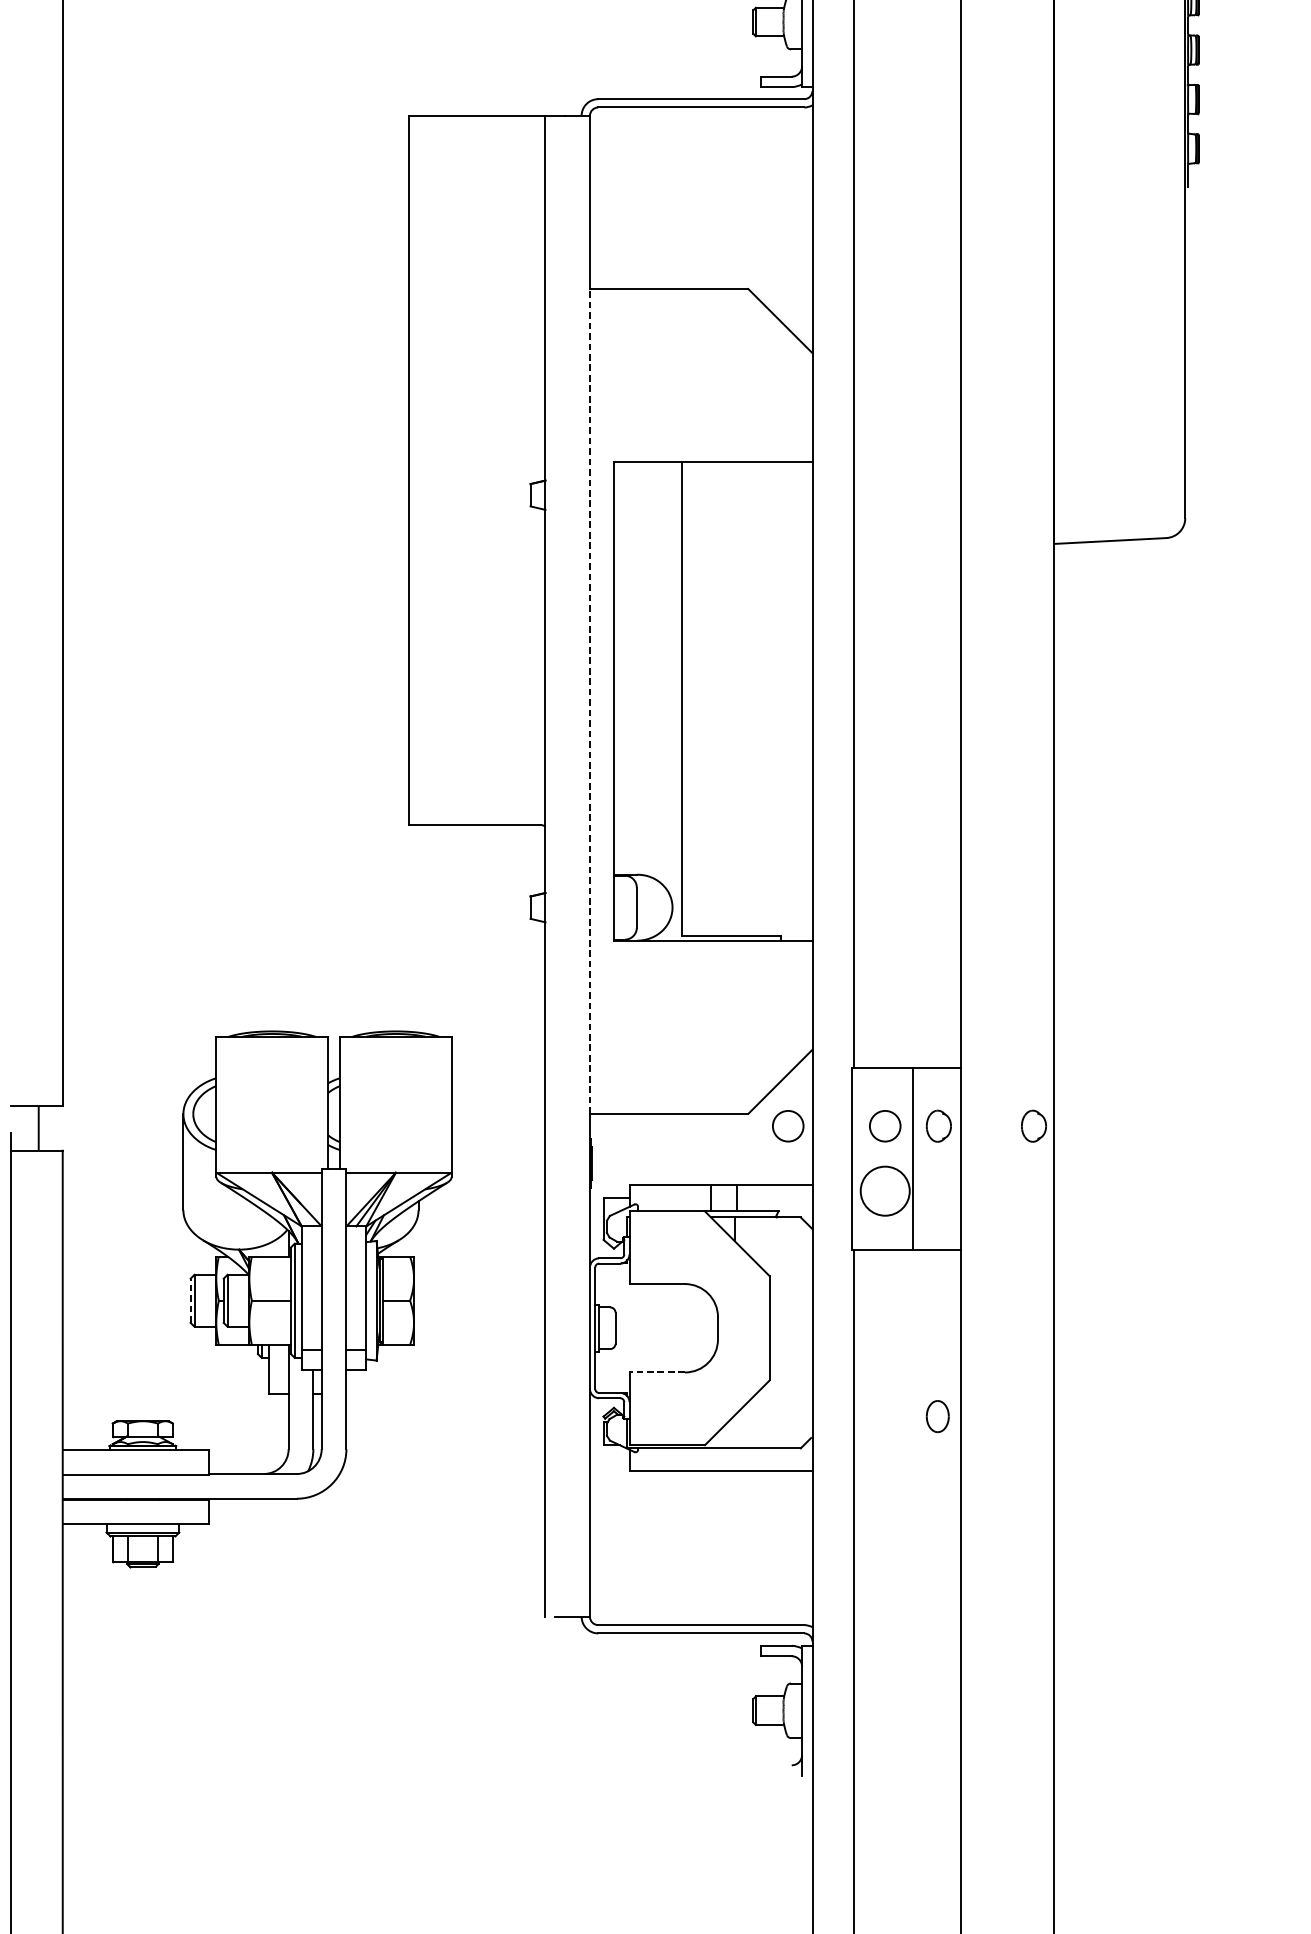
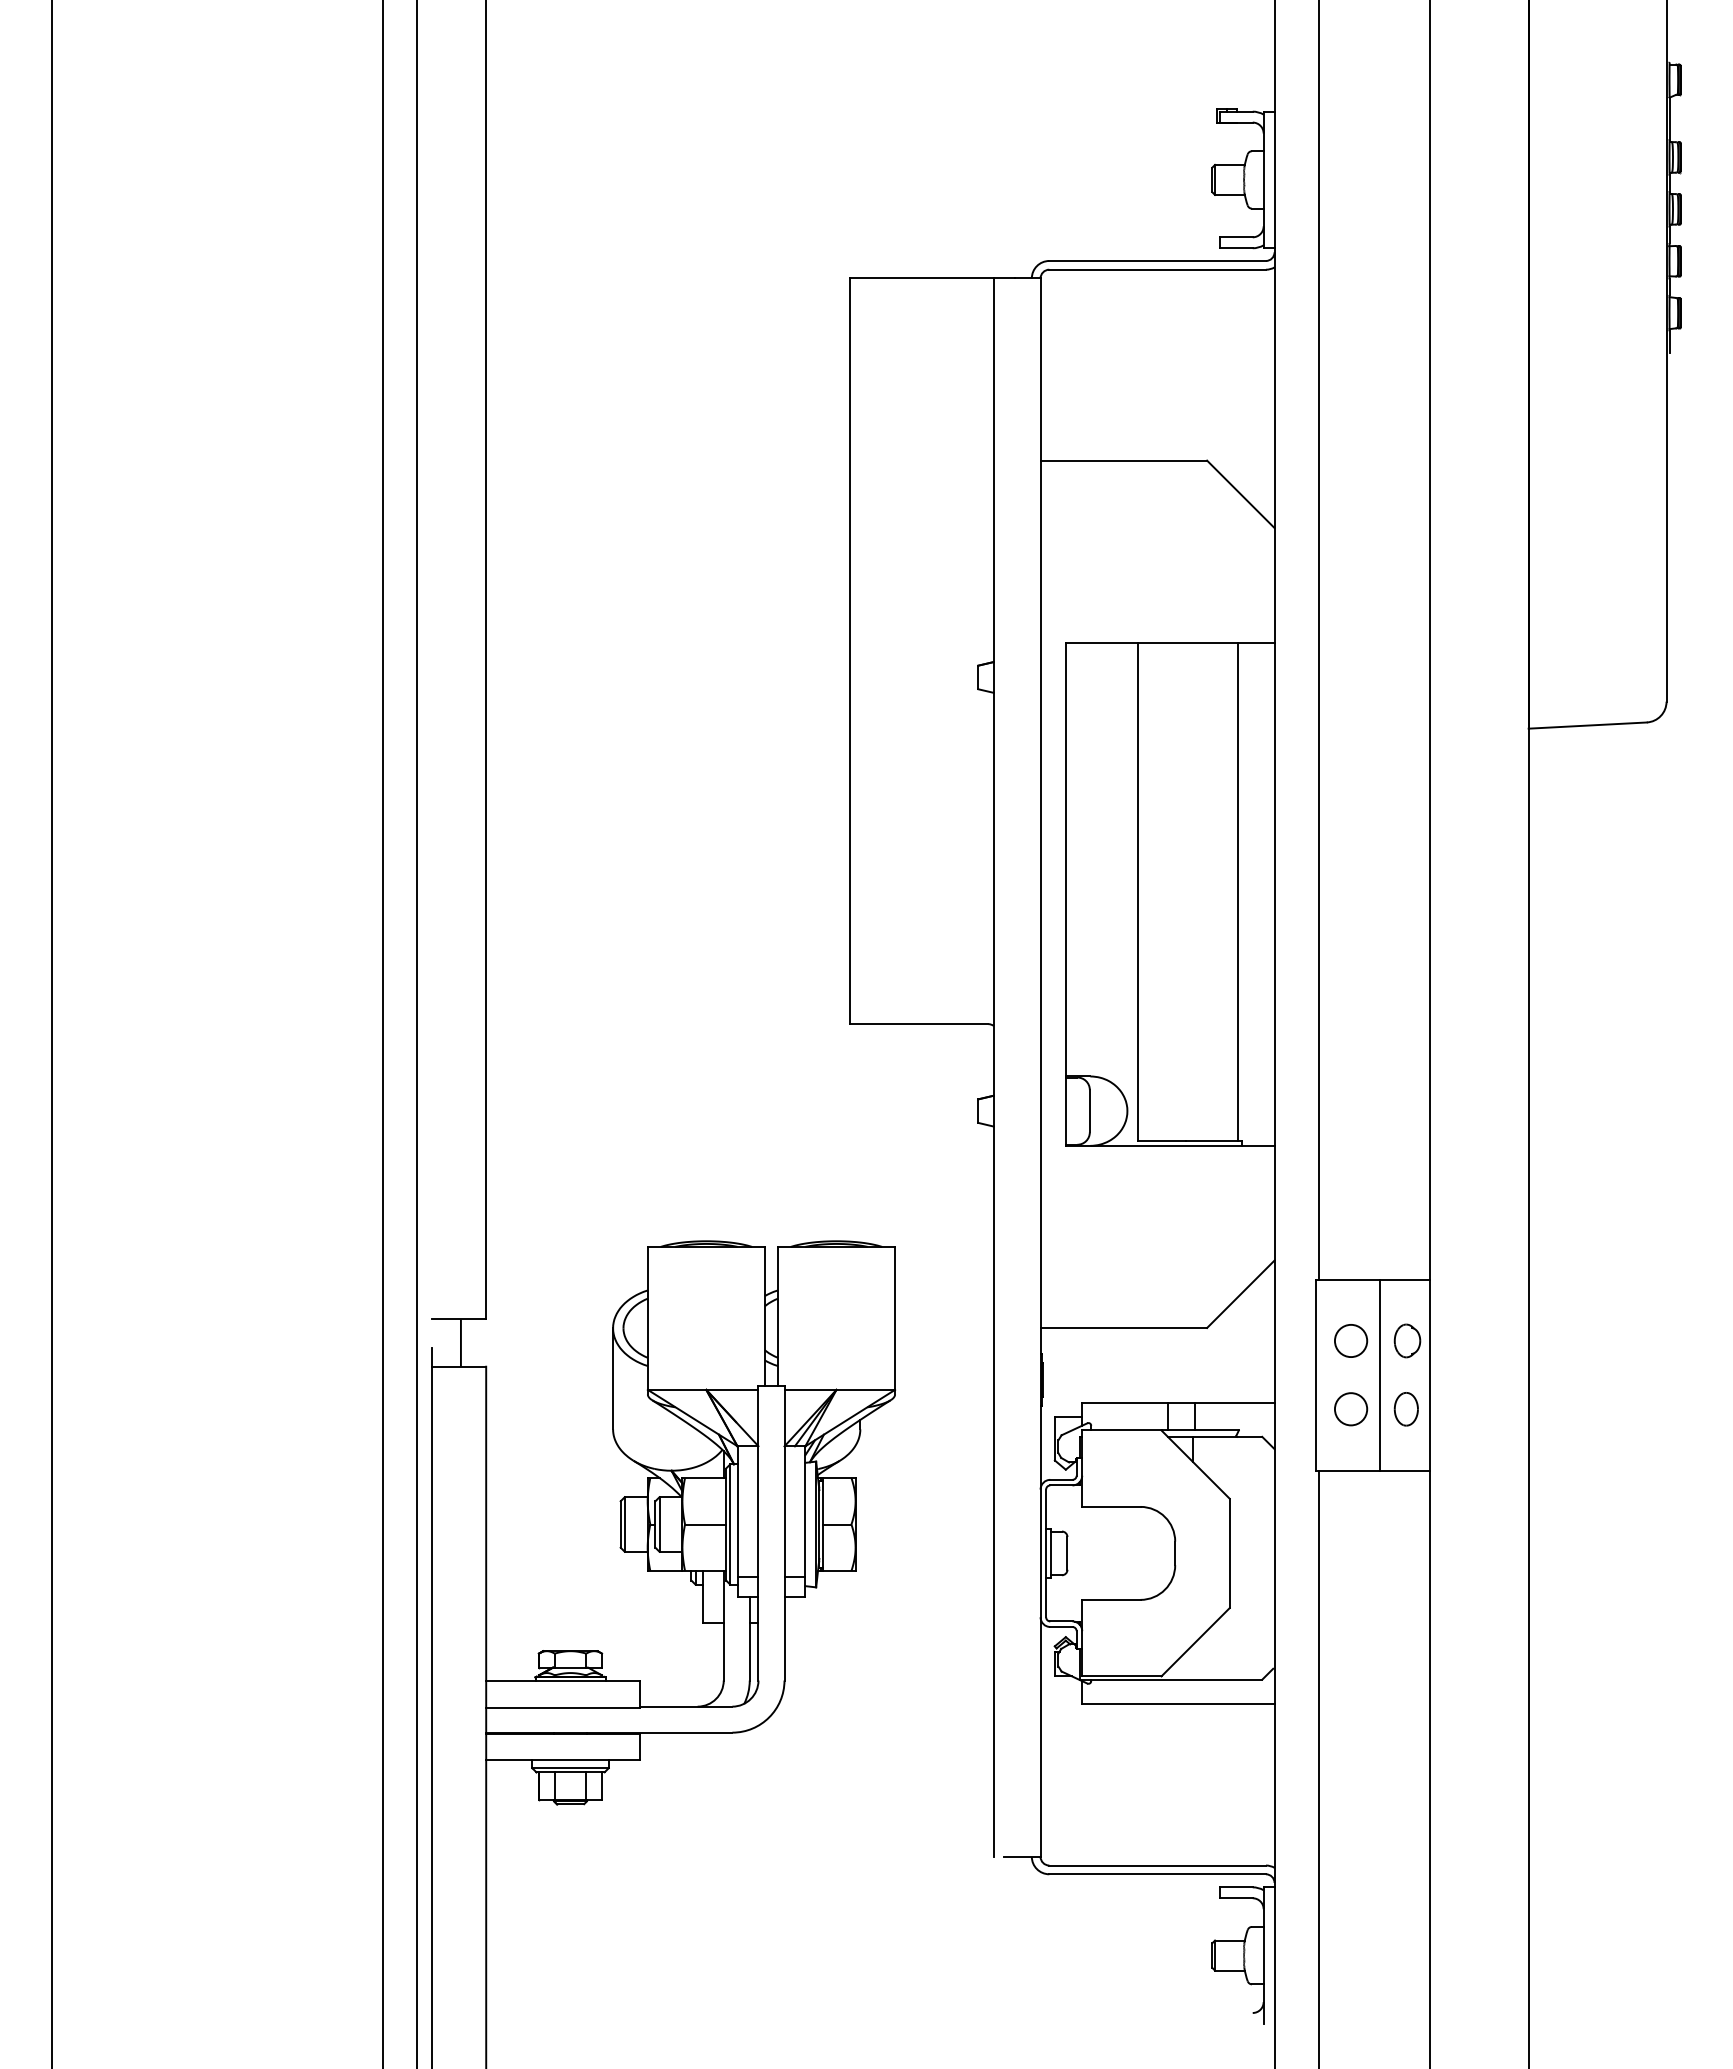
line: (777, 698) -> (1237, 891), added
line: (589, 701) -> (1040, 894), dashed -> solid
circle: (788, 1125) -> (1249, 1340), removed
part: (1033, 1125) -> (1507, 1340), removed
circle: (884, 1191) -> (1350, 1409), size x0.62
line: (190, 1300) -> (620, 1524), dashed -> solid
line: (656, 1372) -> (1110, 1599), dashed -> solid
part: (936, 1416) -> (1405, 1409), moved

